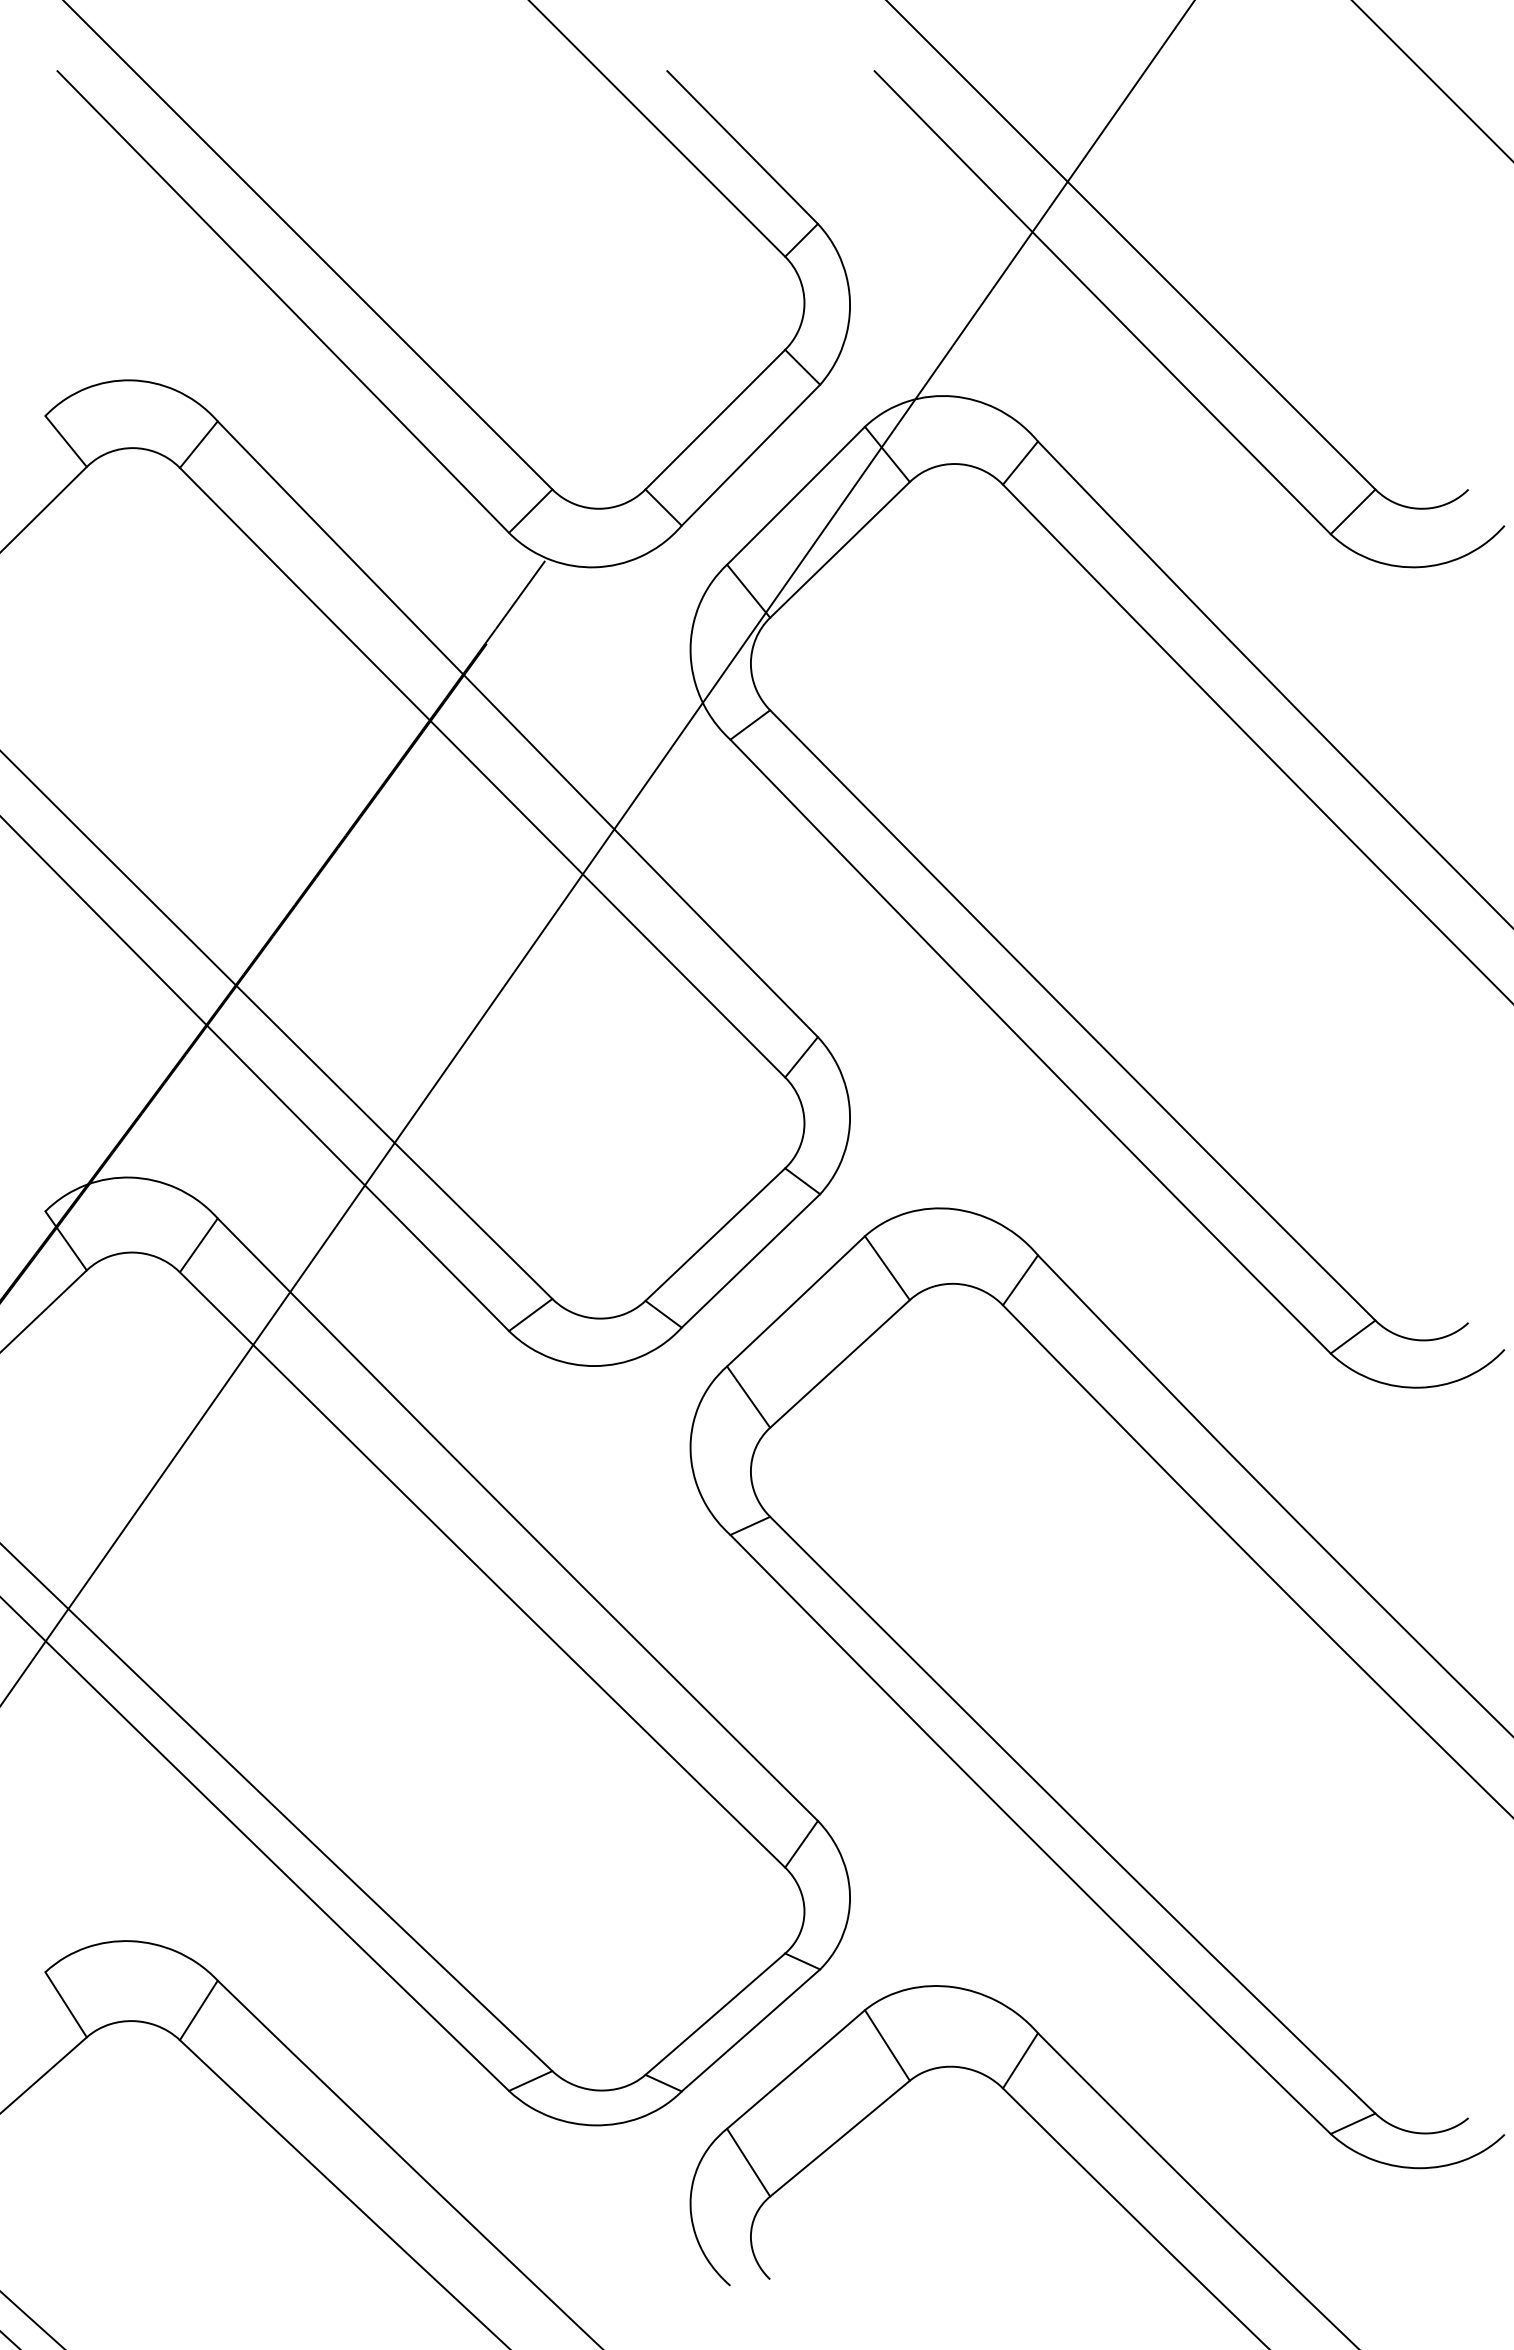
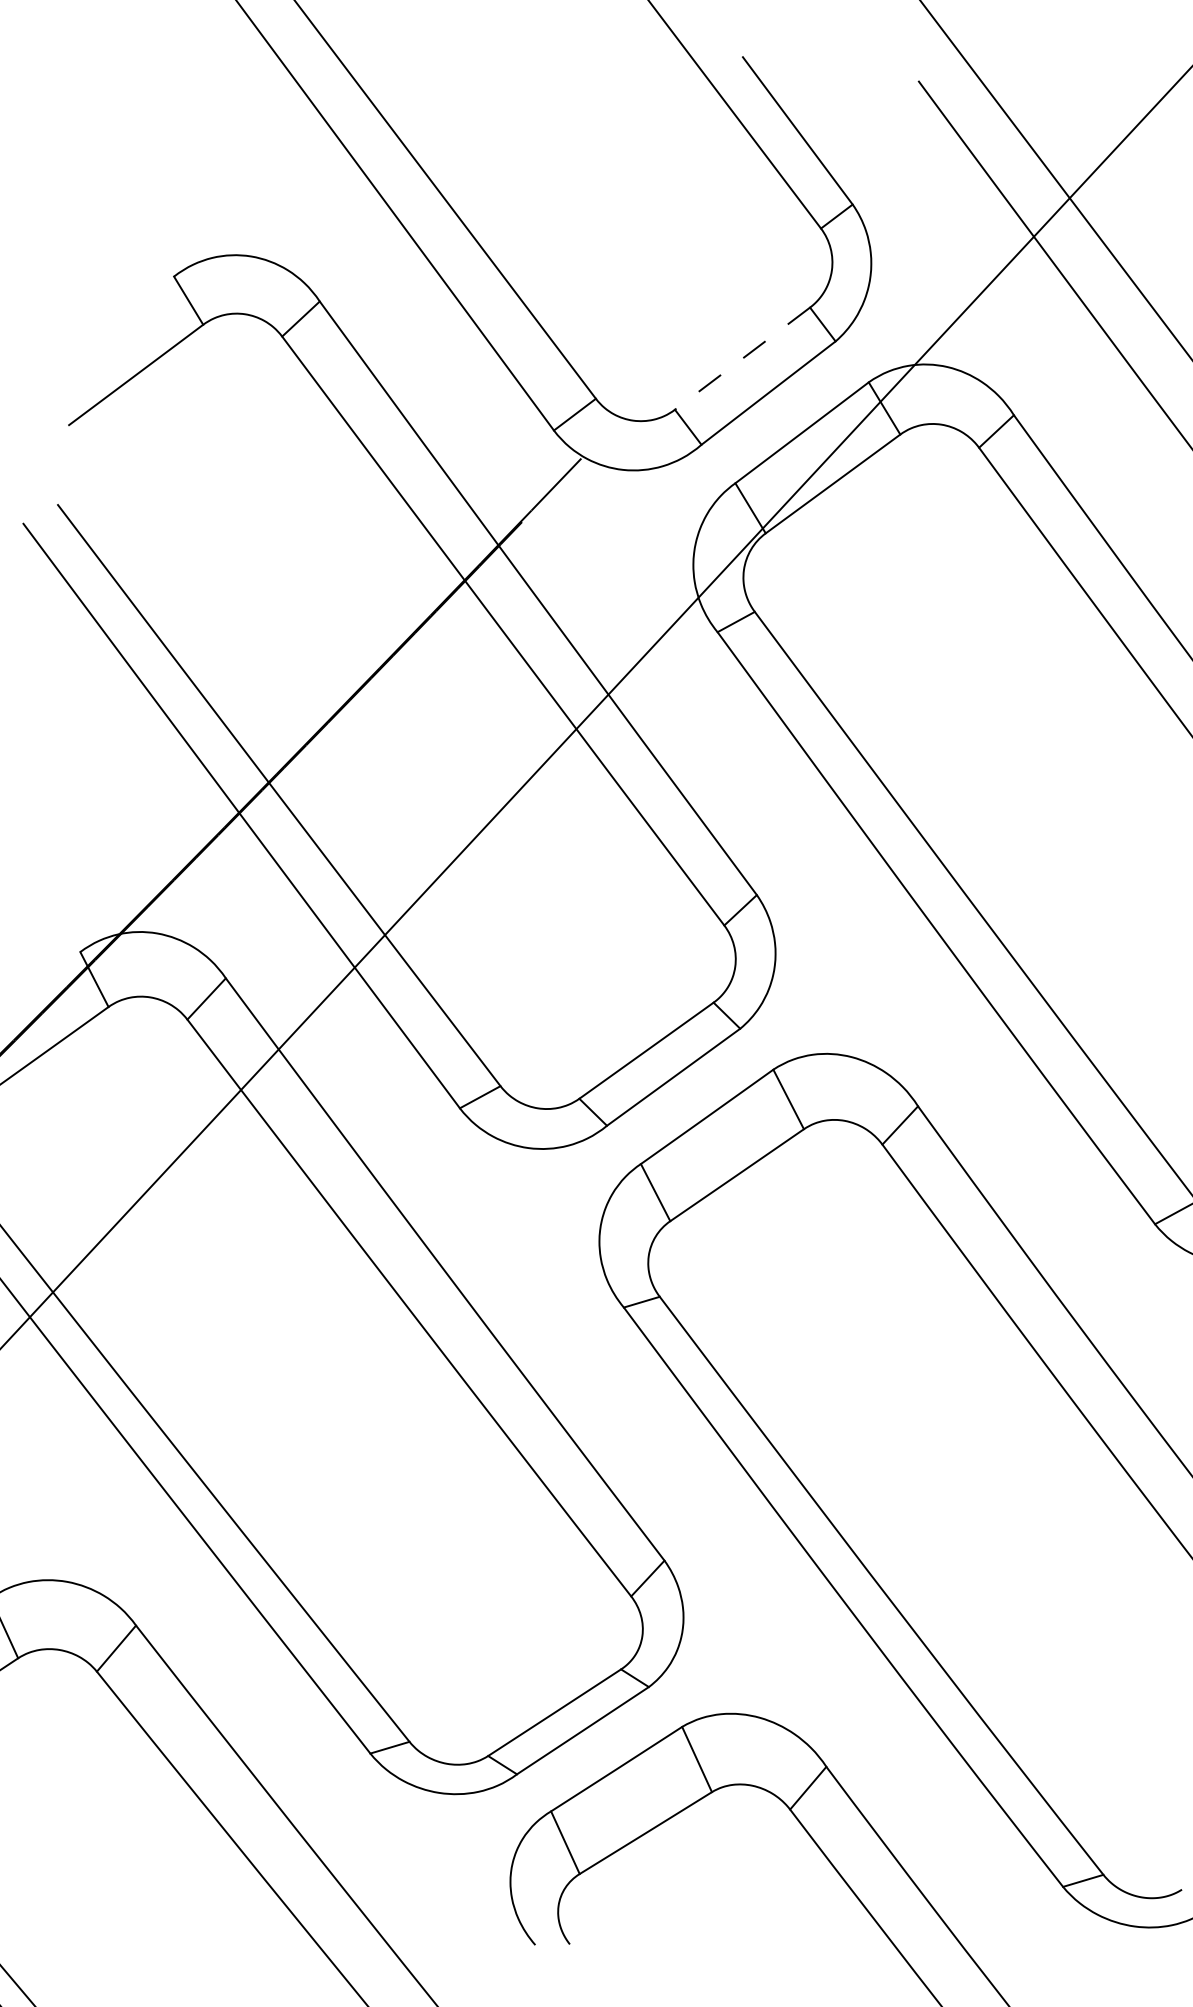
line: (715, 419) -> (742, 358), solid -> dashed

